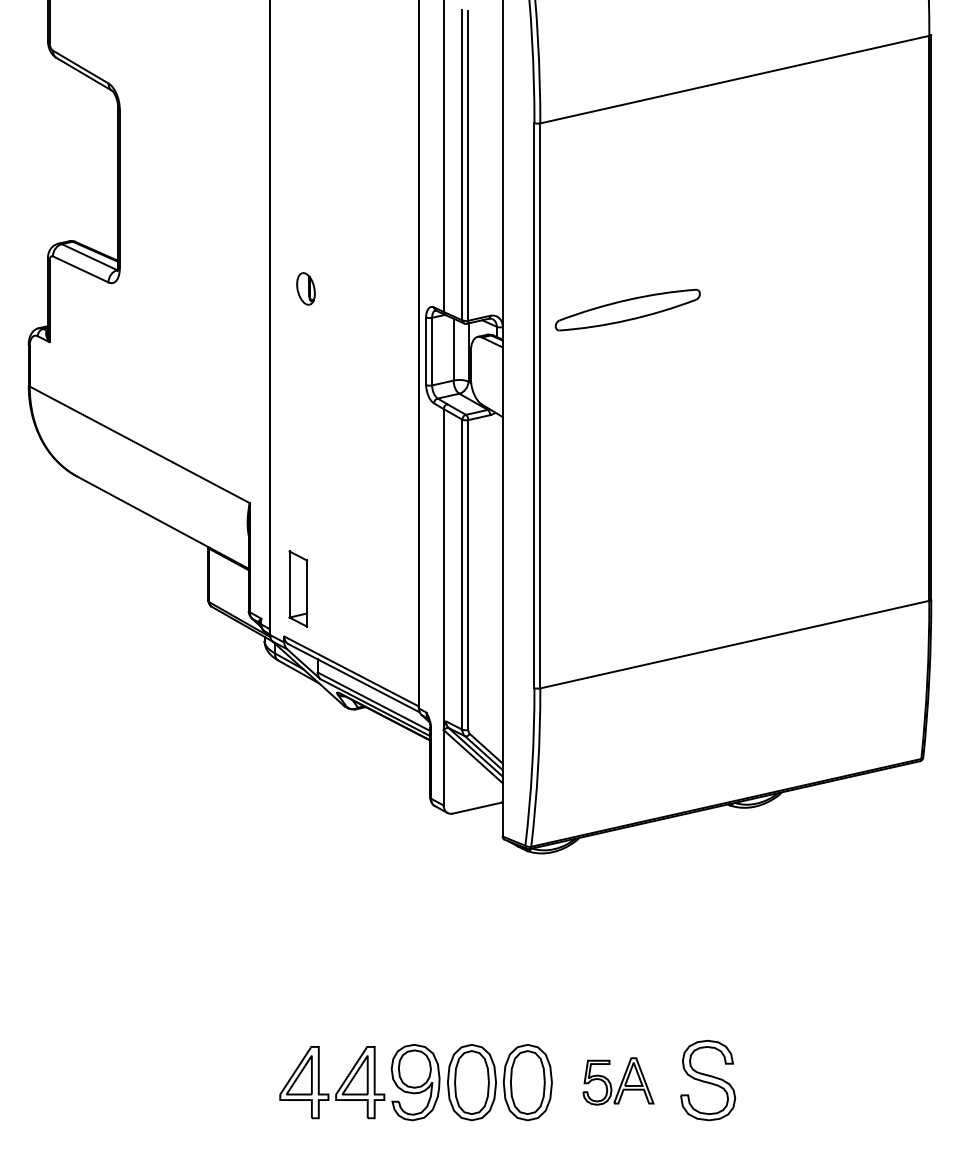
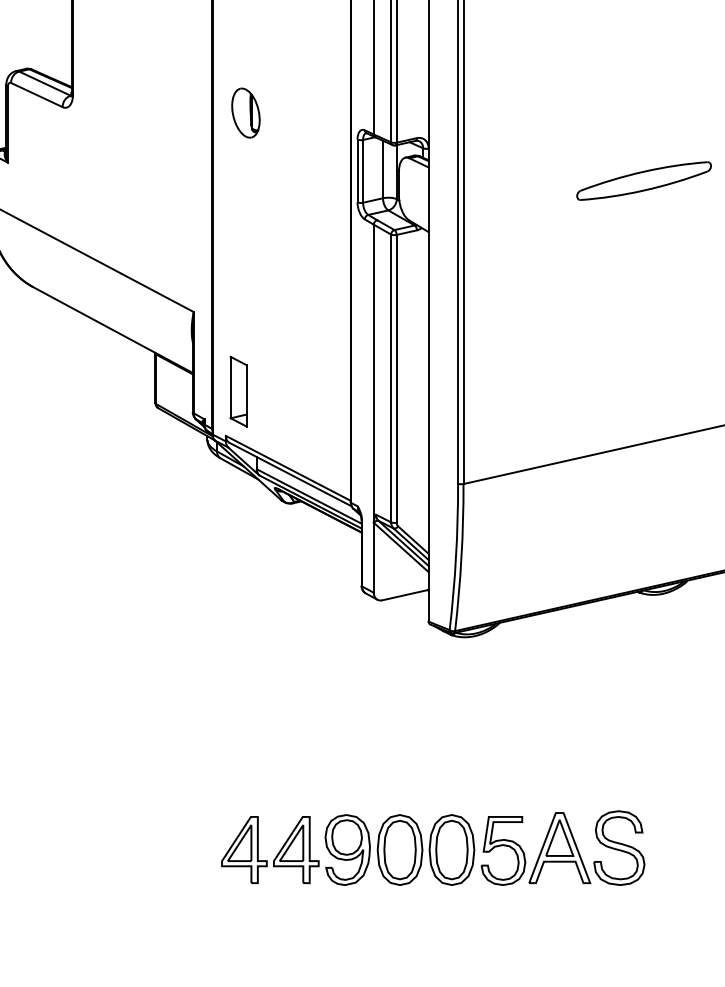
part: (305, 288) -> (245, 112), size x1.67
part: (627, 309) -> (643, 180), moved
part: (618, 1081) -> (536, 849), size x1.67

